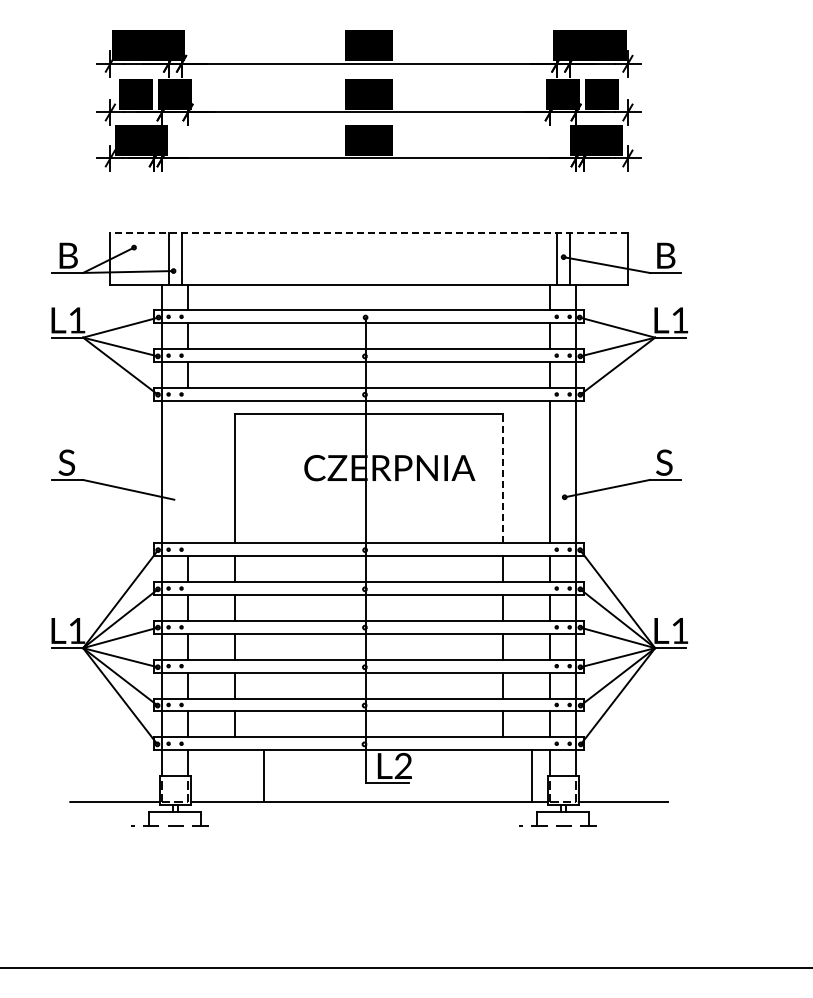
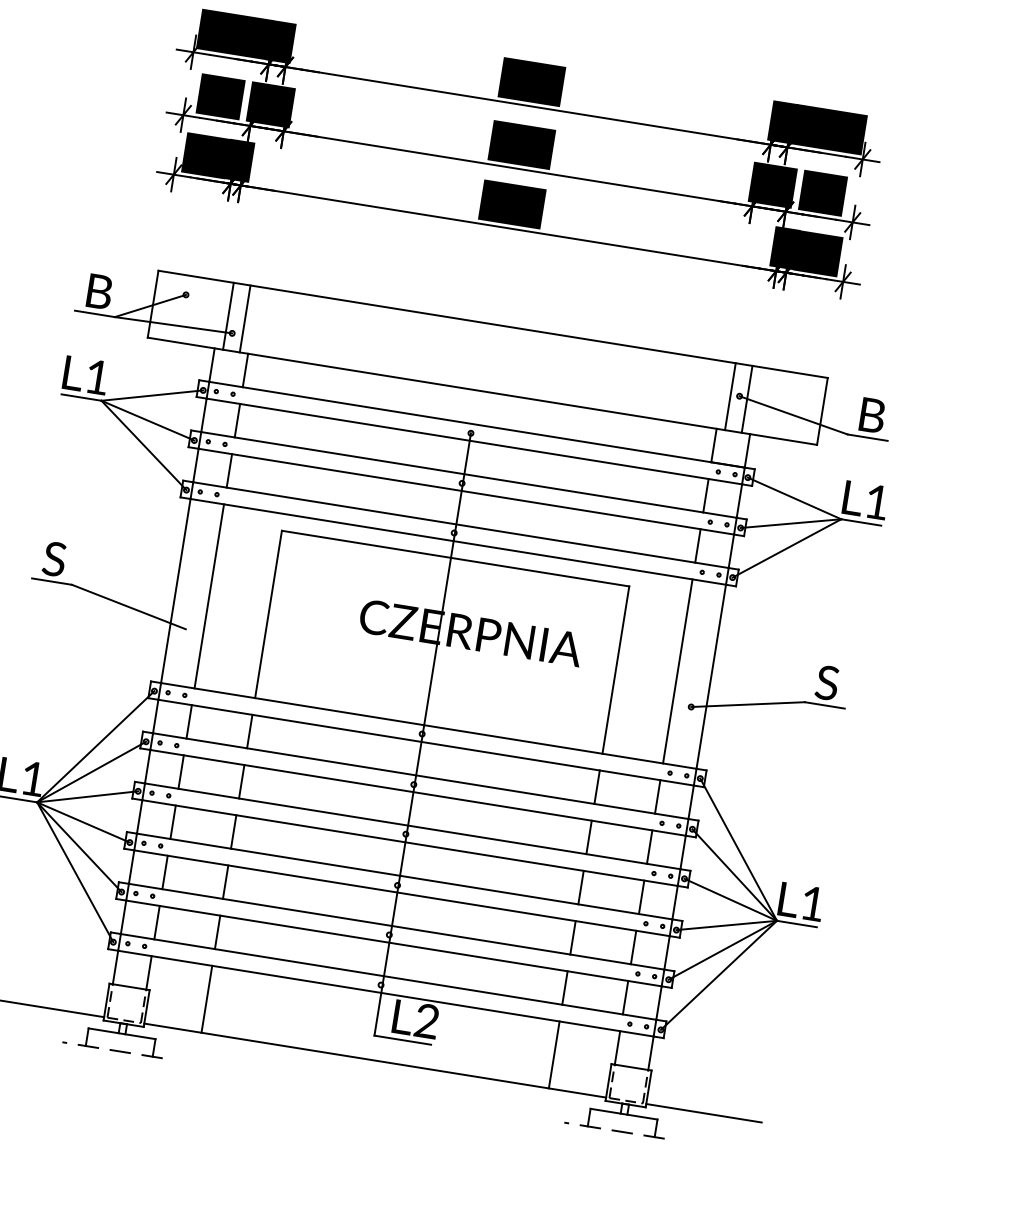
line: (369, 232) -> (493, 324), dashed -> solid
line: (188, 471) -> (210, 595), added
line: (503, 478) -> (615, 670), dashed -> solid
line: (263, 776) -> (206, 999), moved
line: (532, 776) -> (554, 1055), moved

